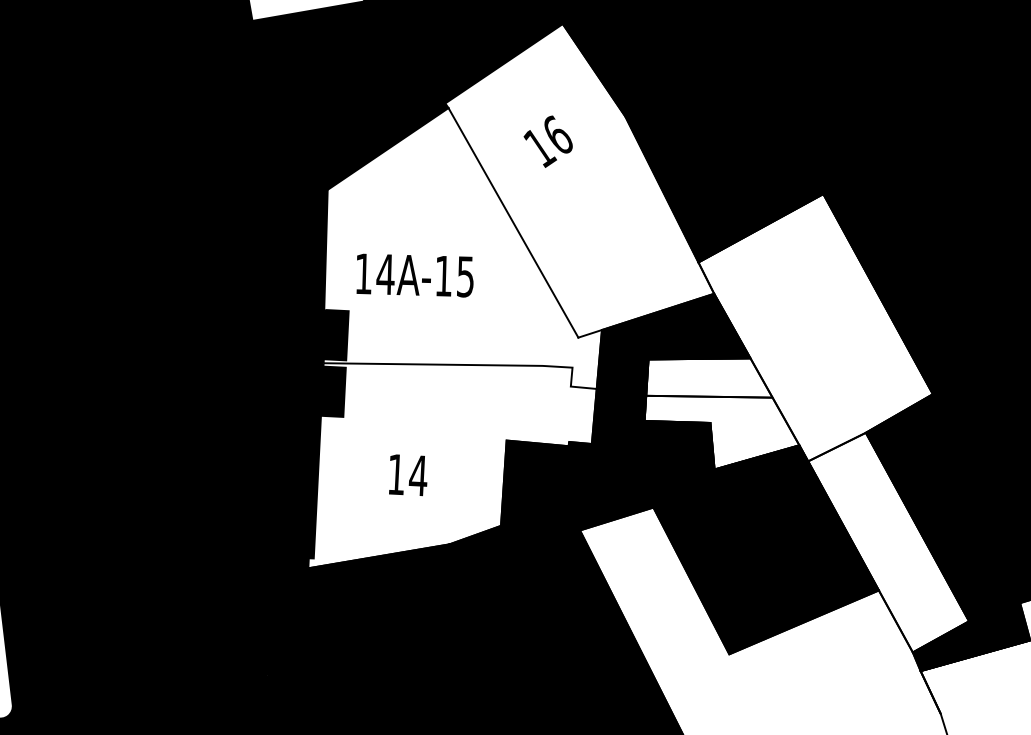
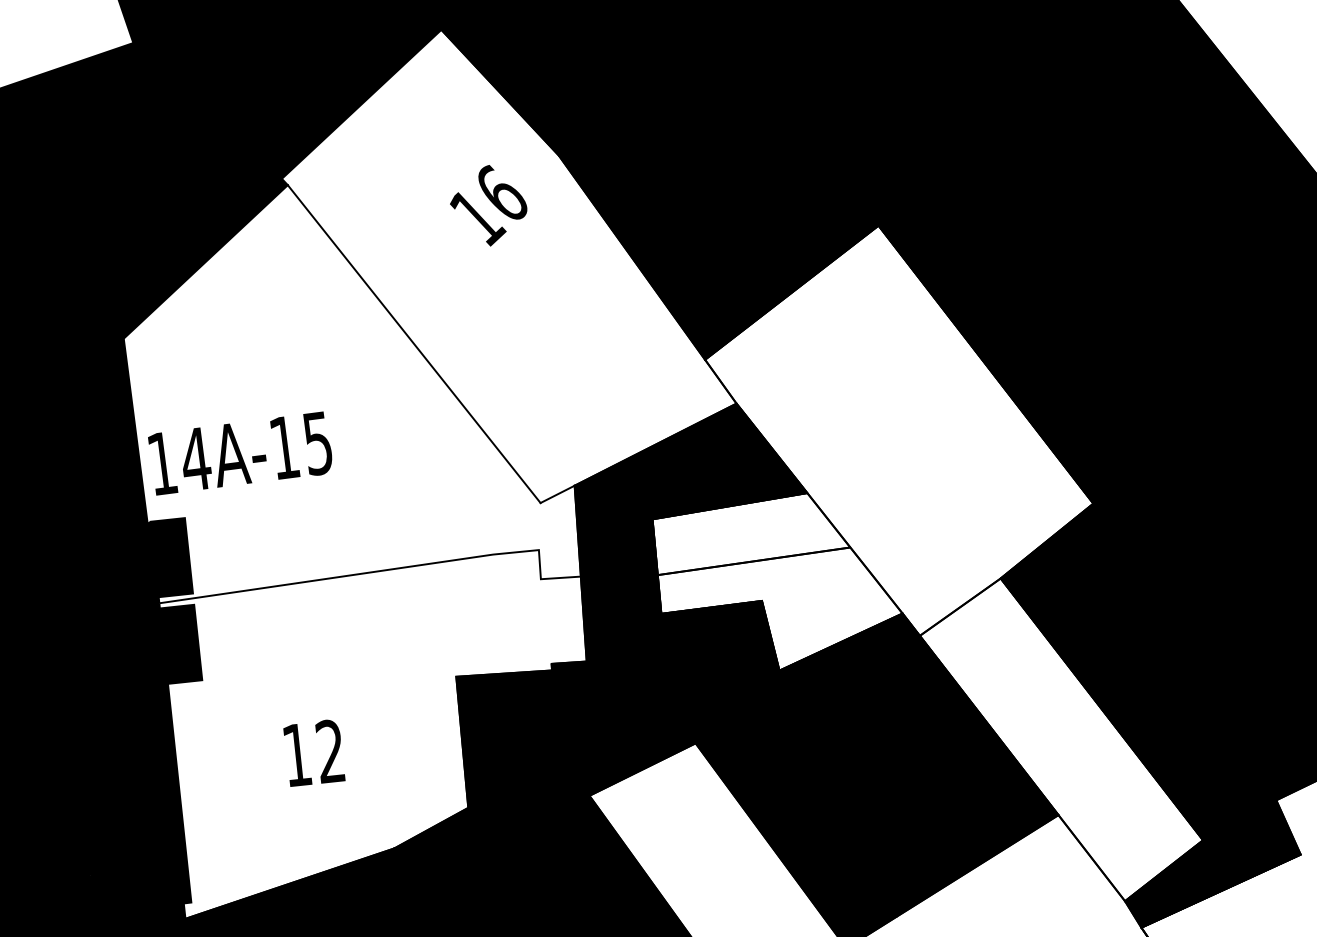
text: (547, 141) -> (487, 205), moved
text: (414, 275) -> (239, 453), moved
text: (417, 475) -> (329, 751), 14 -> 12

